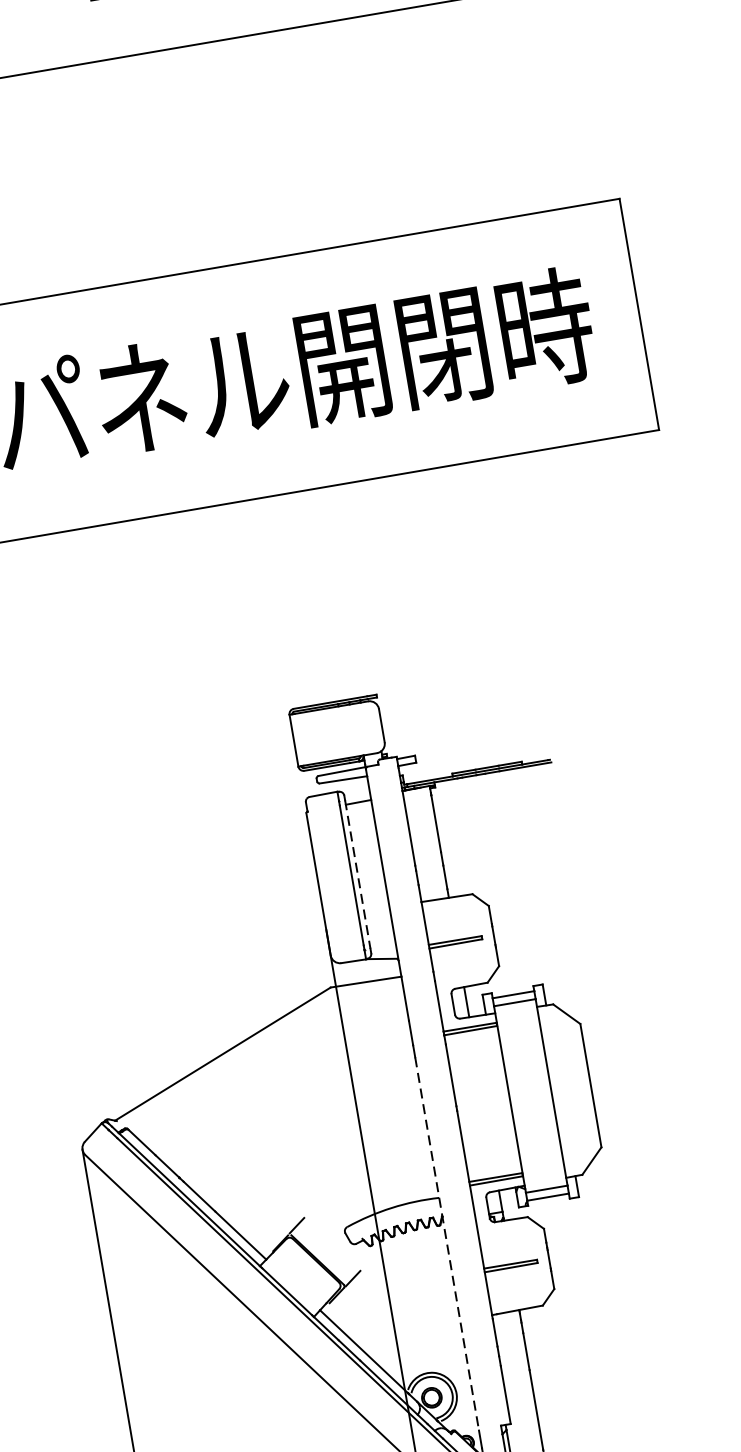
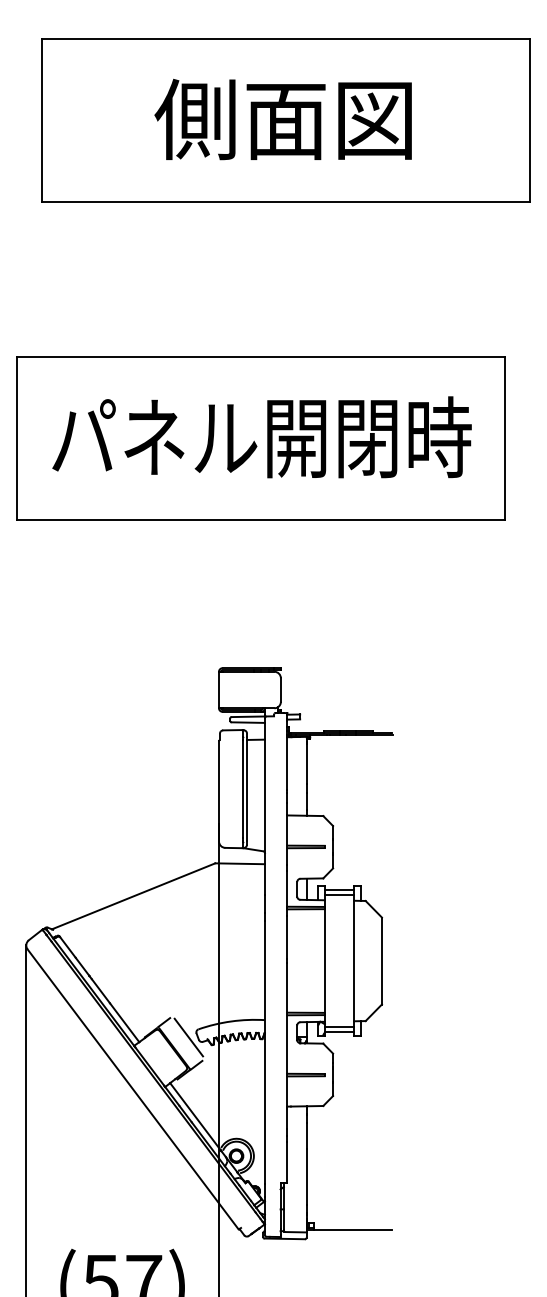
line: (358, 874) -> (247, 789), dashed -> solid
line: (334, 1241) -> (188, 1037), added
line: (446, 1243) -> (264, 1052), dashed -> solid

